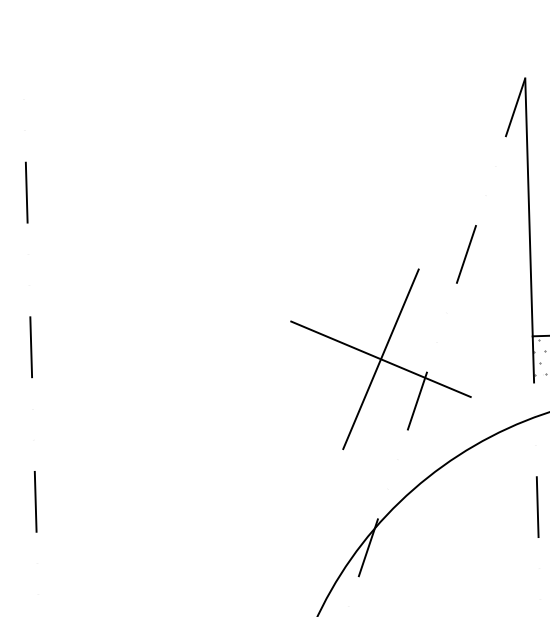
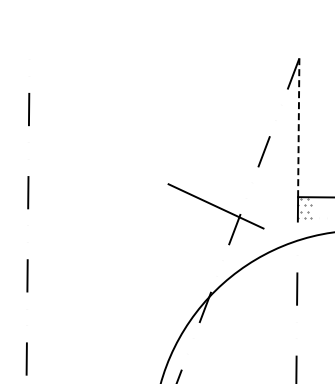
line: (528, 206) -> (298, 127), solid -> dashed
line: (379, 357) -> (215, 205), removed

